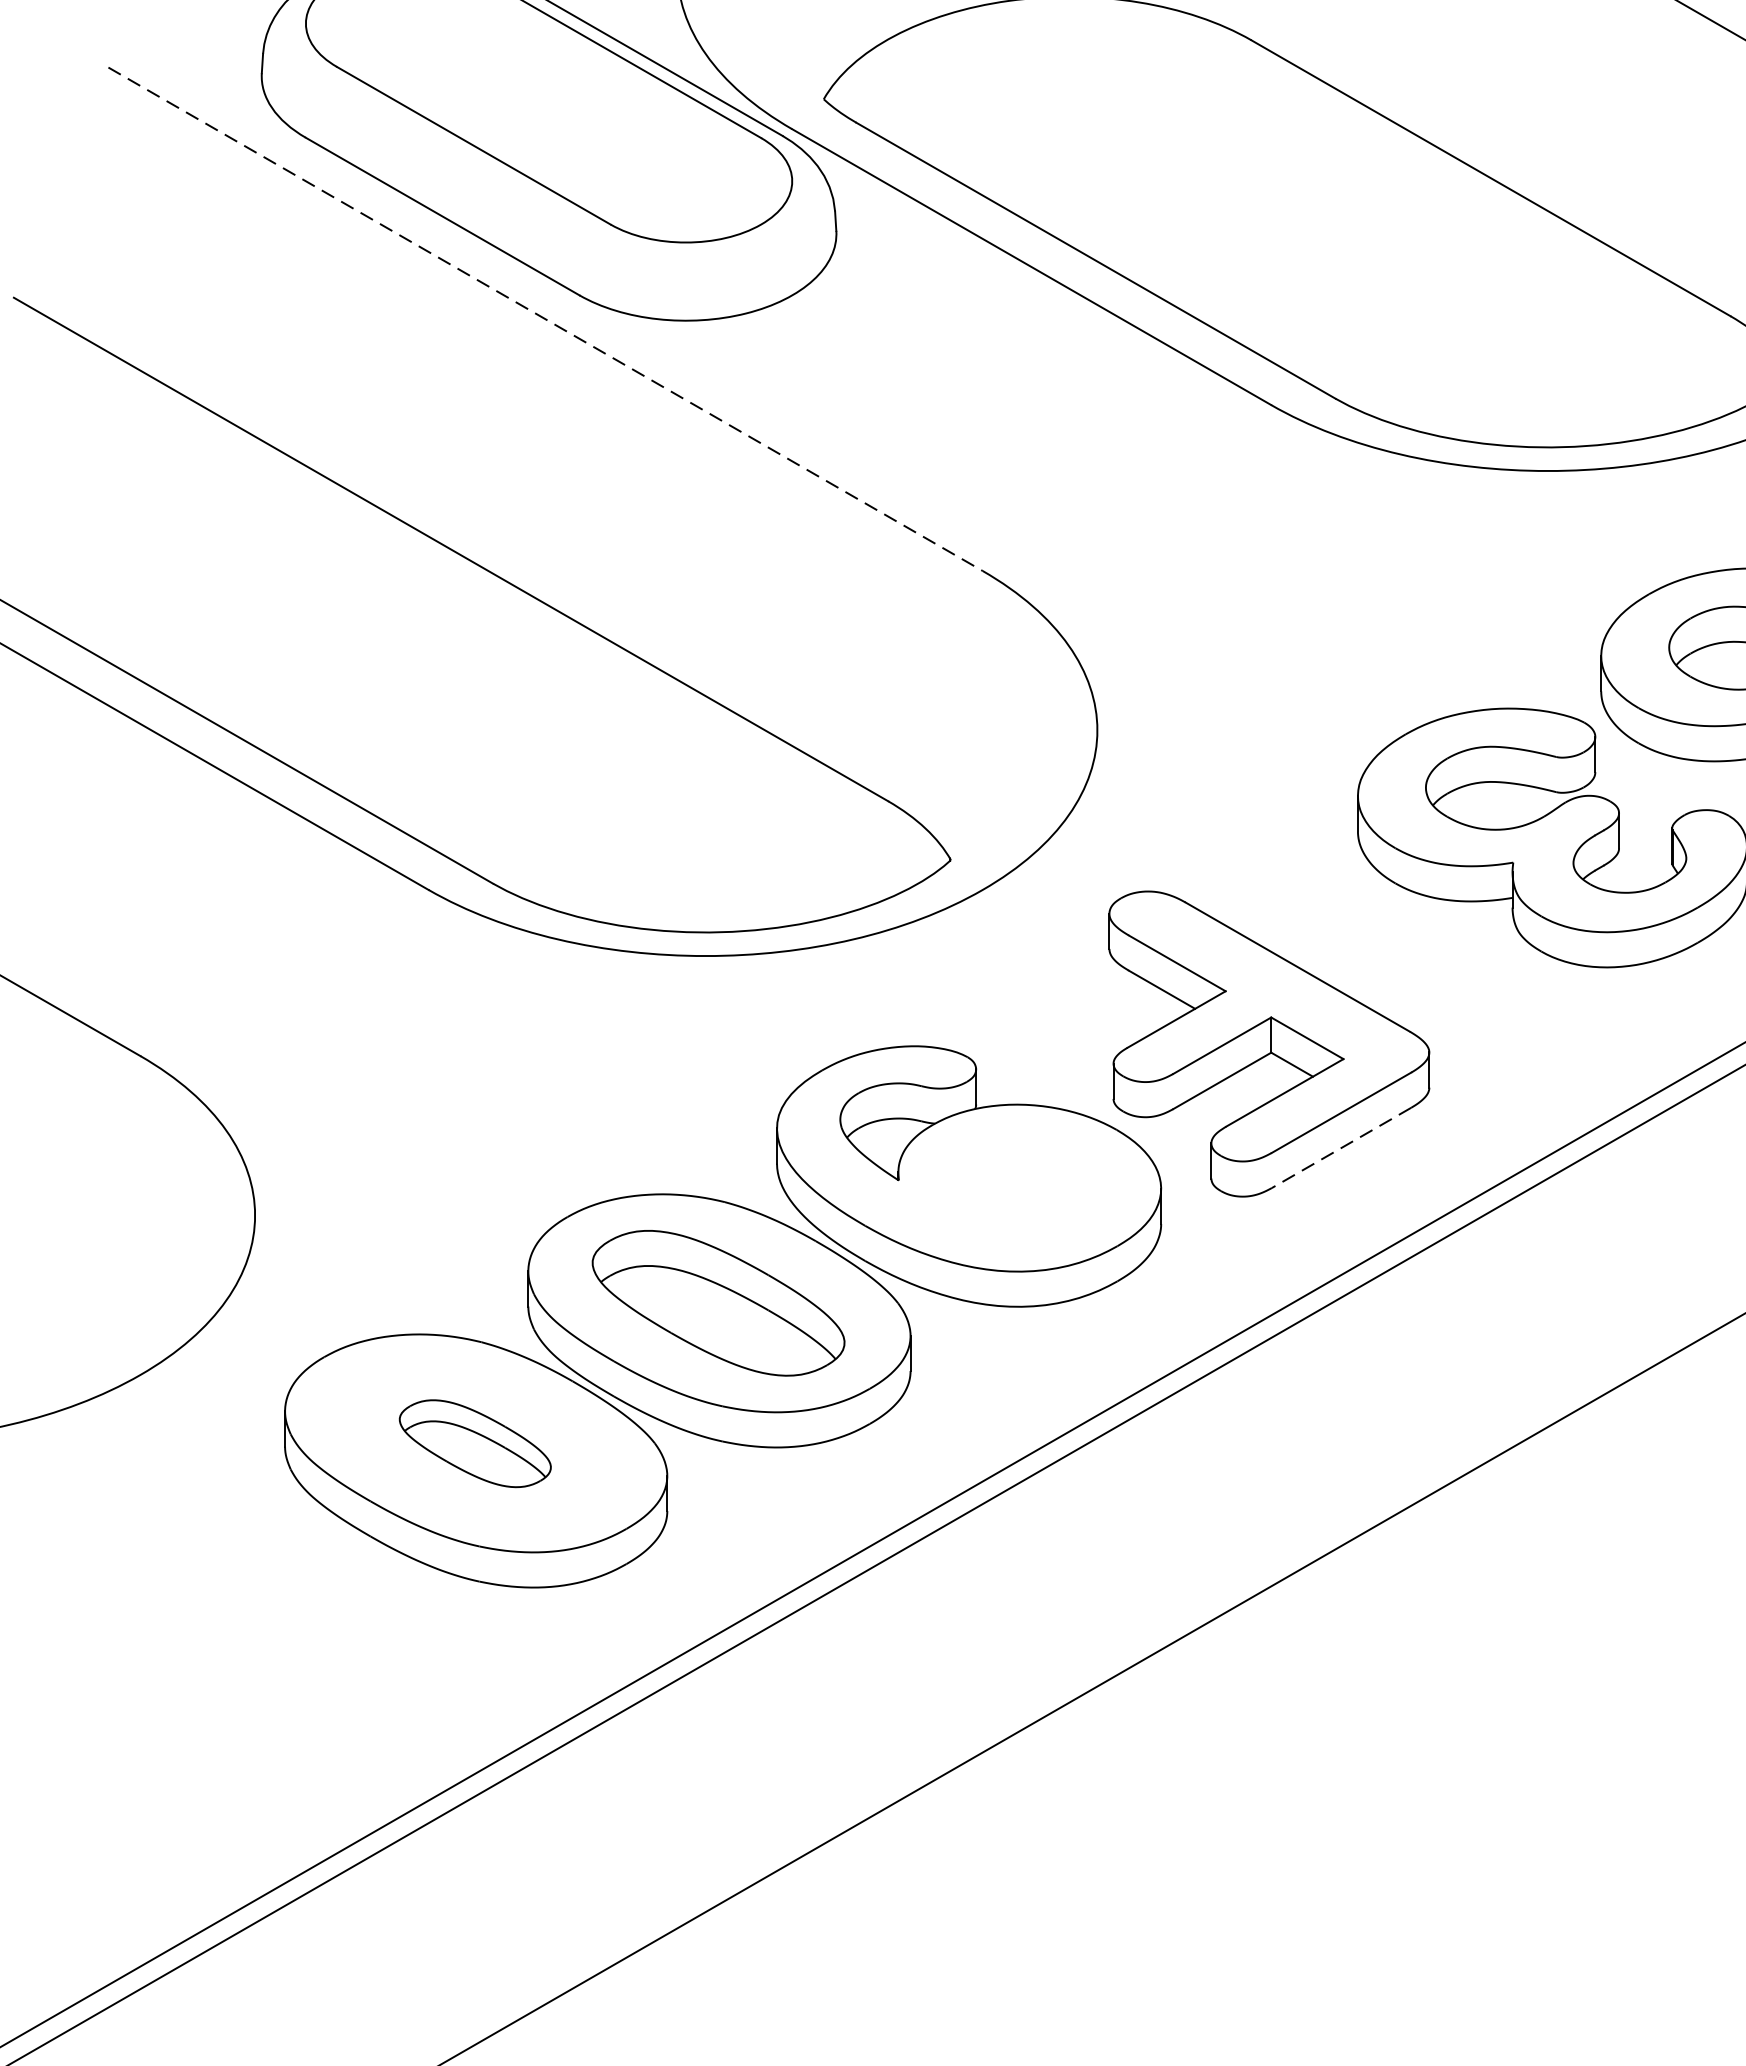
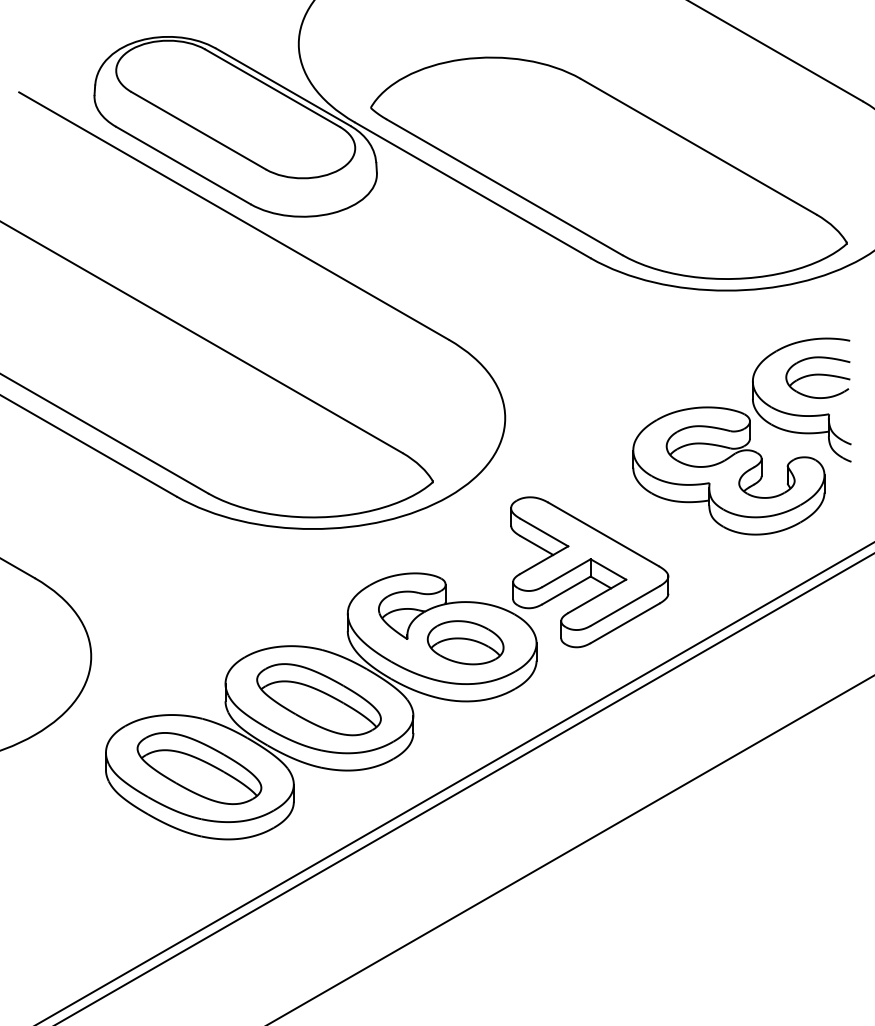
line: (546, 320) -> (234, 216), dashed -> solid
line: (1342, 1148) -> (625, 623), dashed -> solid
part: (1016, 1186) -> (465, 642), added
part: (475, 1443) -> (199, 768), size x1.67

